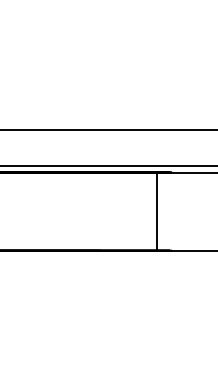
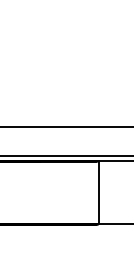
line: (157, 211) -> (98, 192), moved

